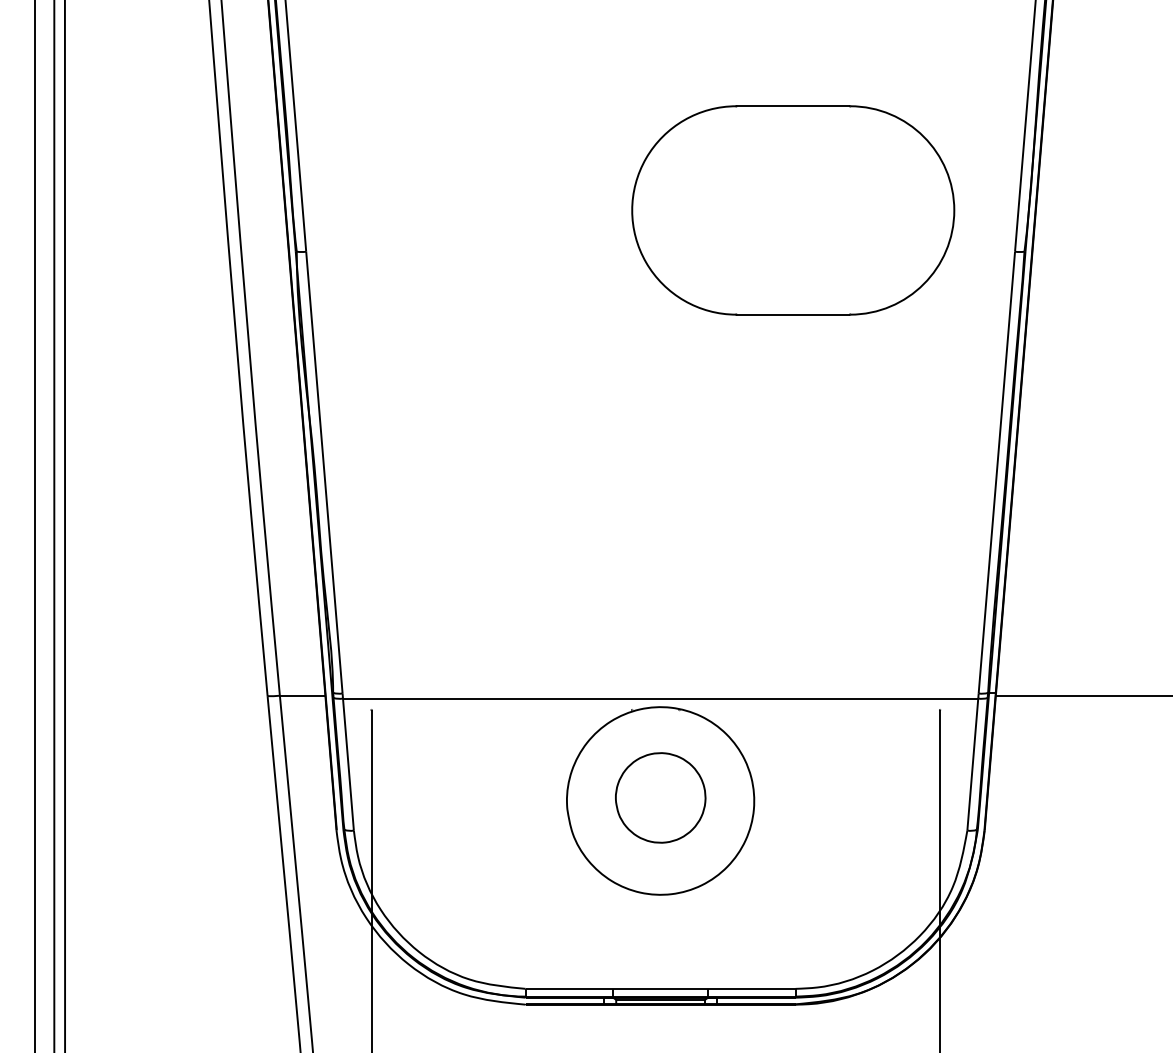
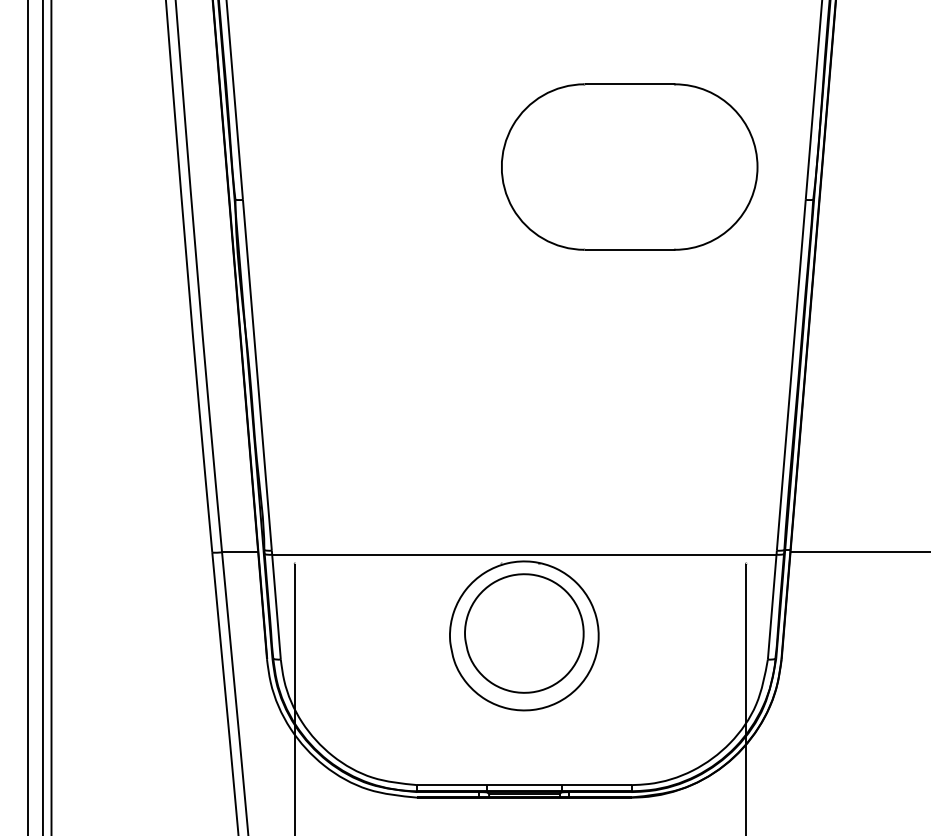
part: (660, 797) -> (524, 633), size x1.67

